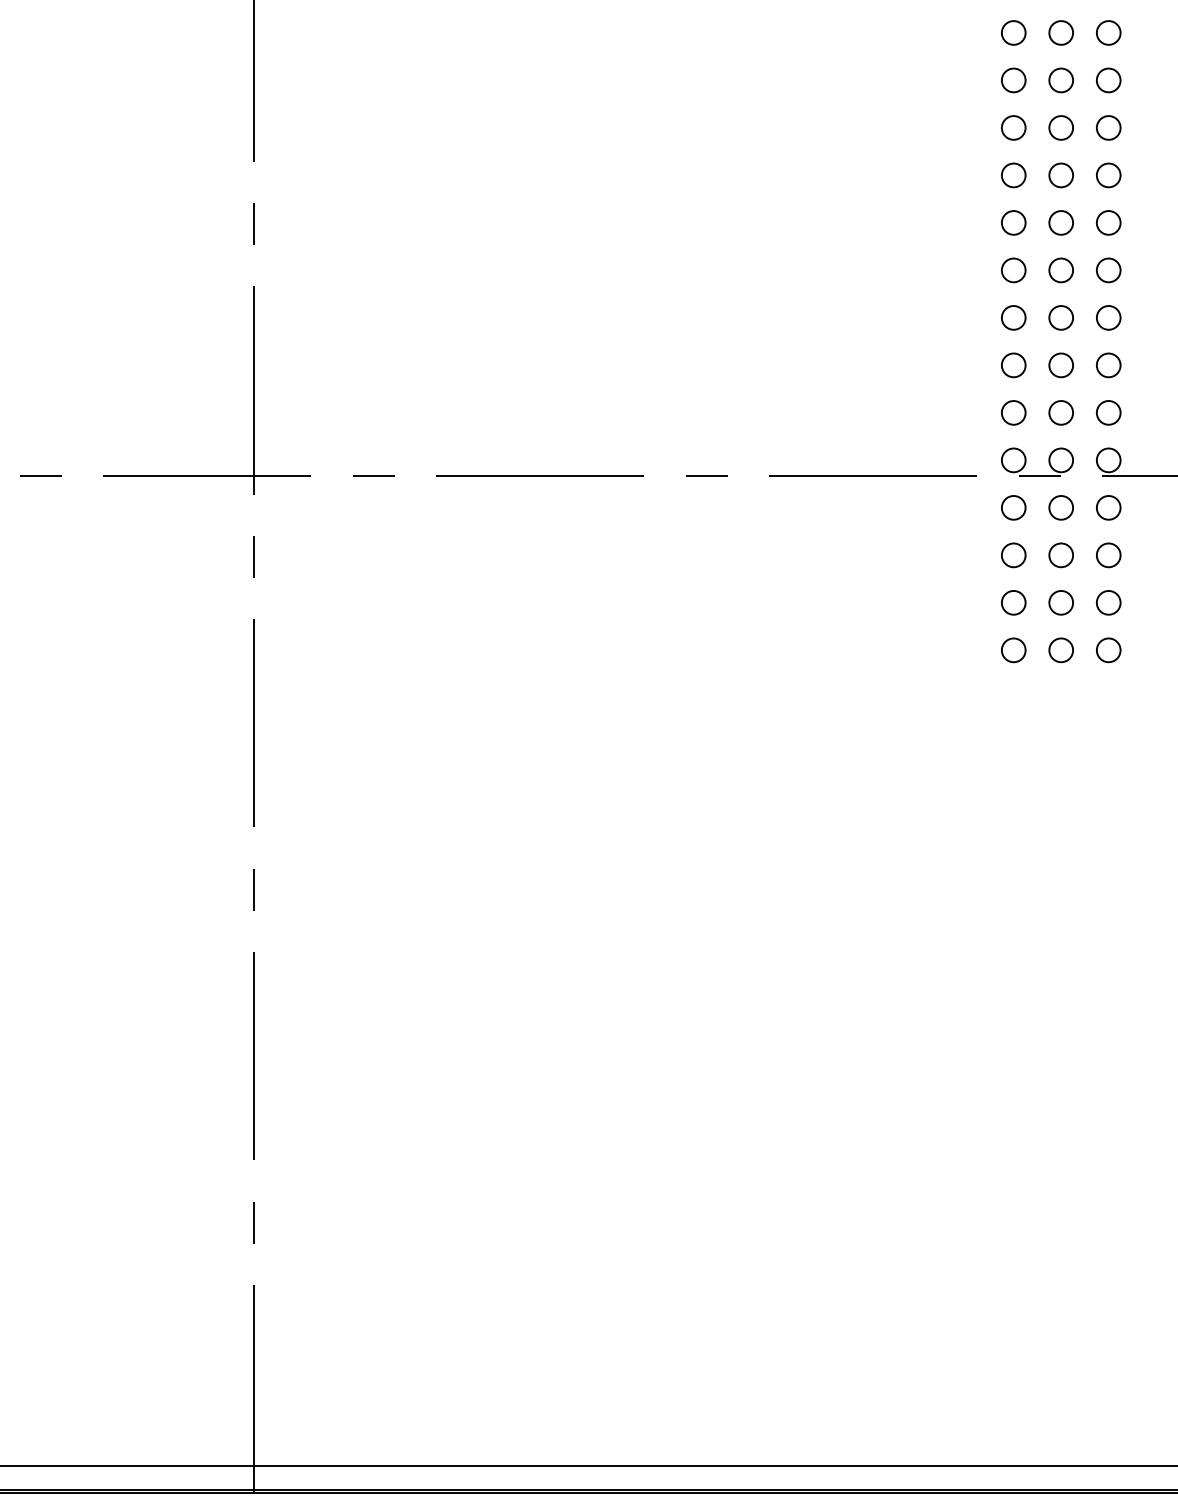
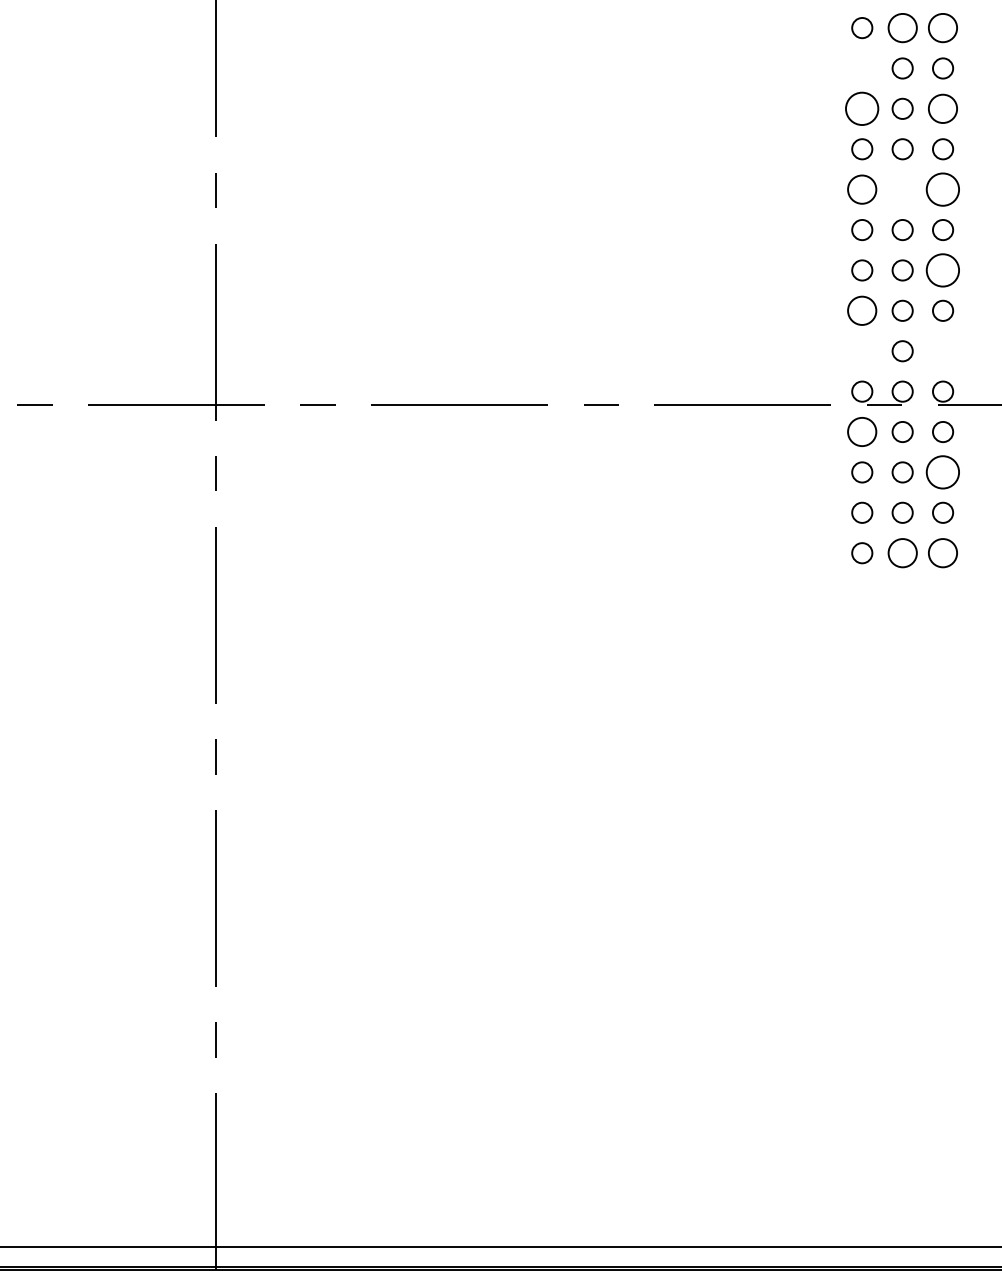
circle: (1060, 32) -> (902, 27), size x1.4
circle: (1108, 32) -> (942, 27), size x1.4
circle: (1013, 80) -> (862, 68), removed
circle: (1013, 127) -> (862, 108), size x1.6
circle: (1108, 127) -> (942, 108), size x1.4
circle: (1013, 222) -> (862, 189), size x1.4
circle: (1060, 222) -> (902, 189), removed
circle: (1108, 222) -> (942, 189), size x1.6
circle: (1108, 317) -> (942, 270), size x1.6
circle: (1013, 365) -> (862, 310), size x1.4
circle: (1013, 412) -> (862, 350), removed
circle: (1108, 412) -> (942, 350), removed
circle: (1013, 507) -> (862, 431), size x1.4
circle: (1108, 555) -> (942, 472), size x1.6
circle: (1060, 650) -> (902, 553), size x1.4
circle: (1108, 650) -> (942, 553), size x1.4

